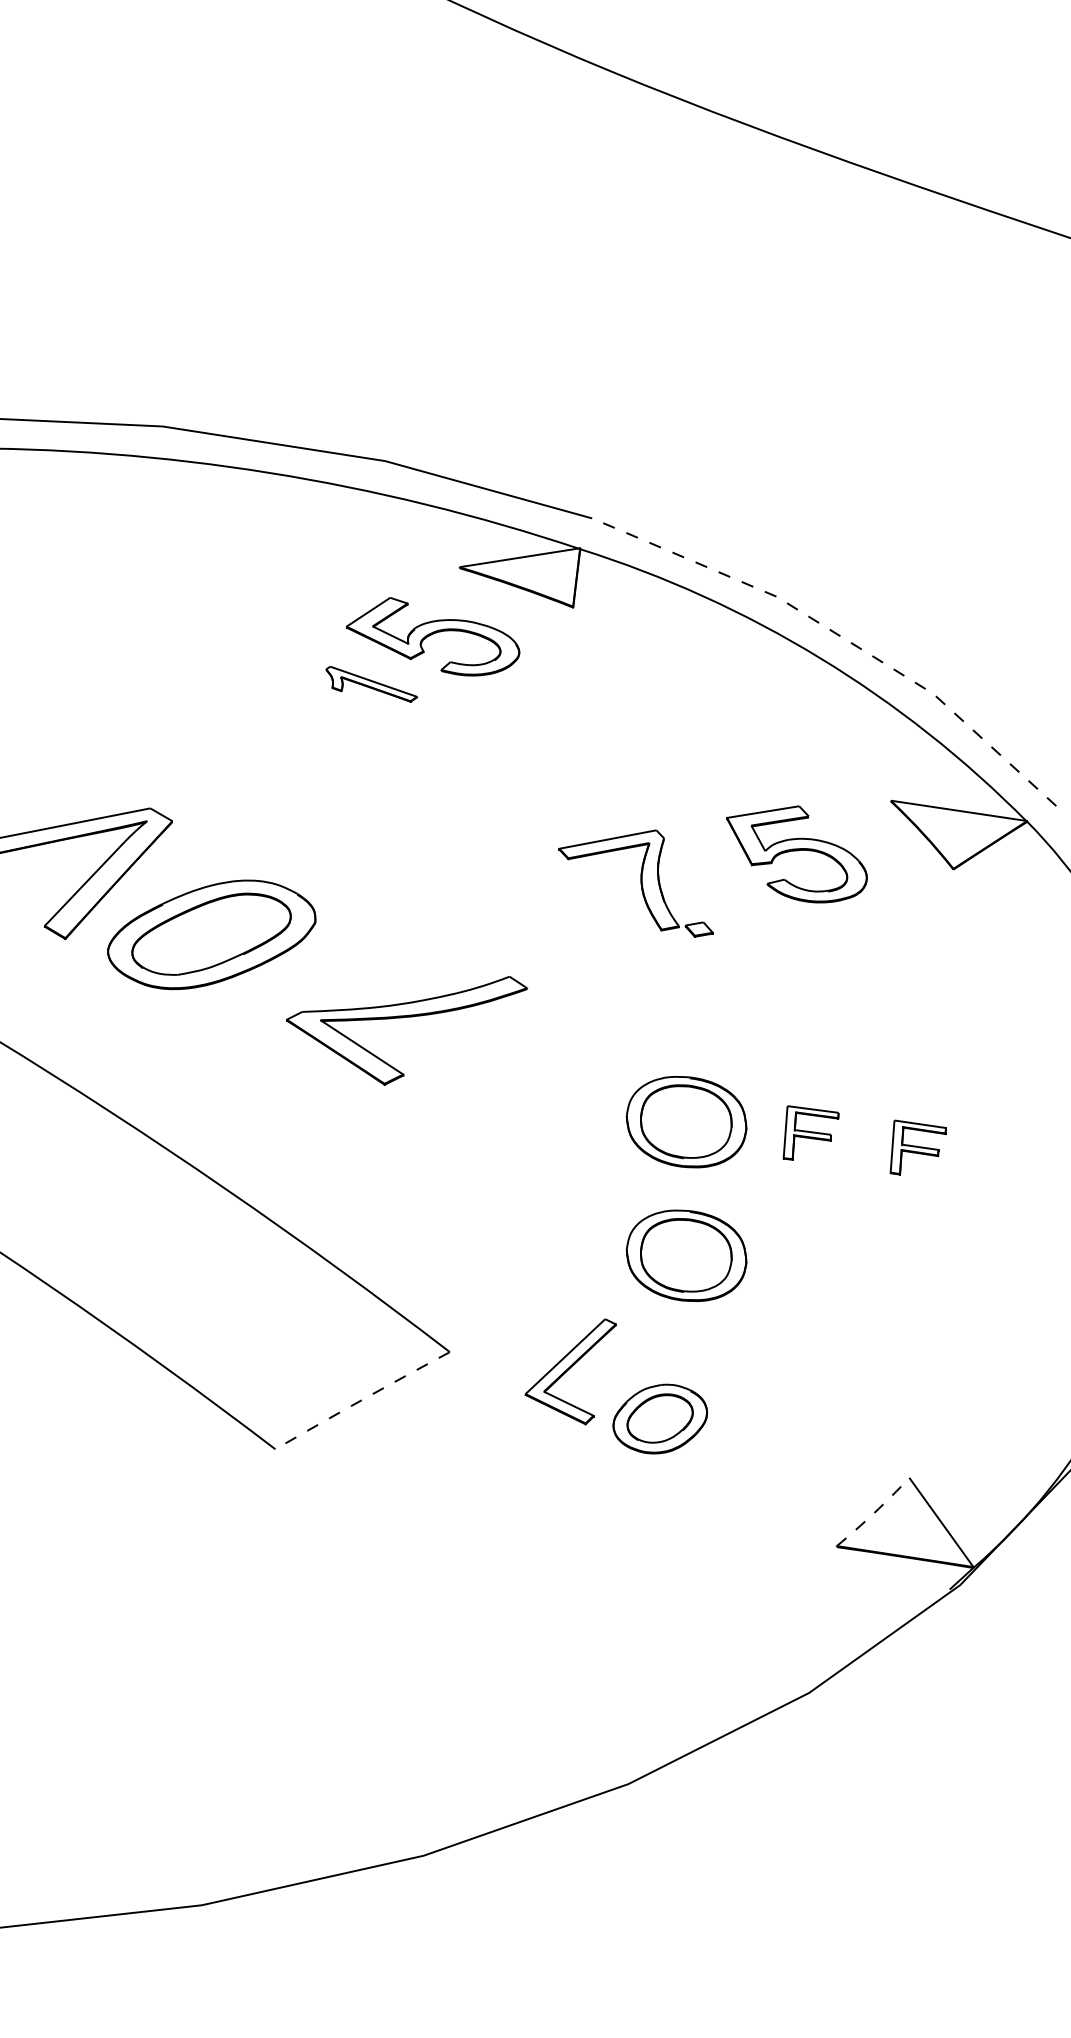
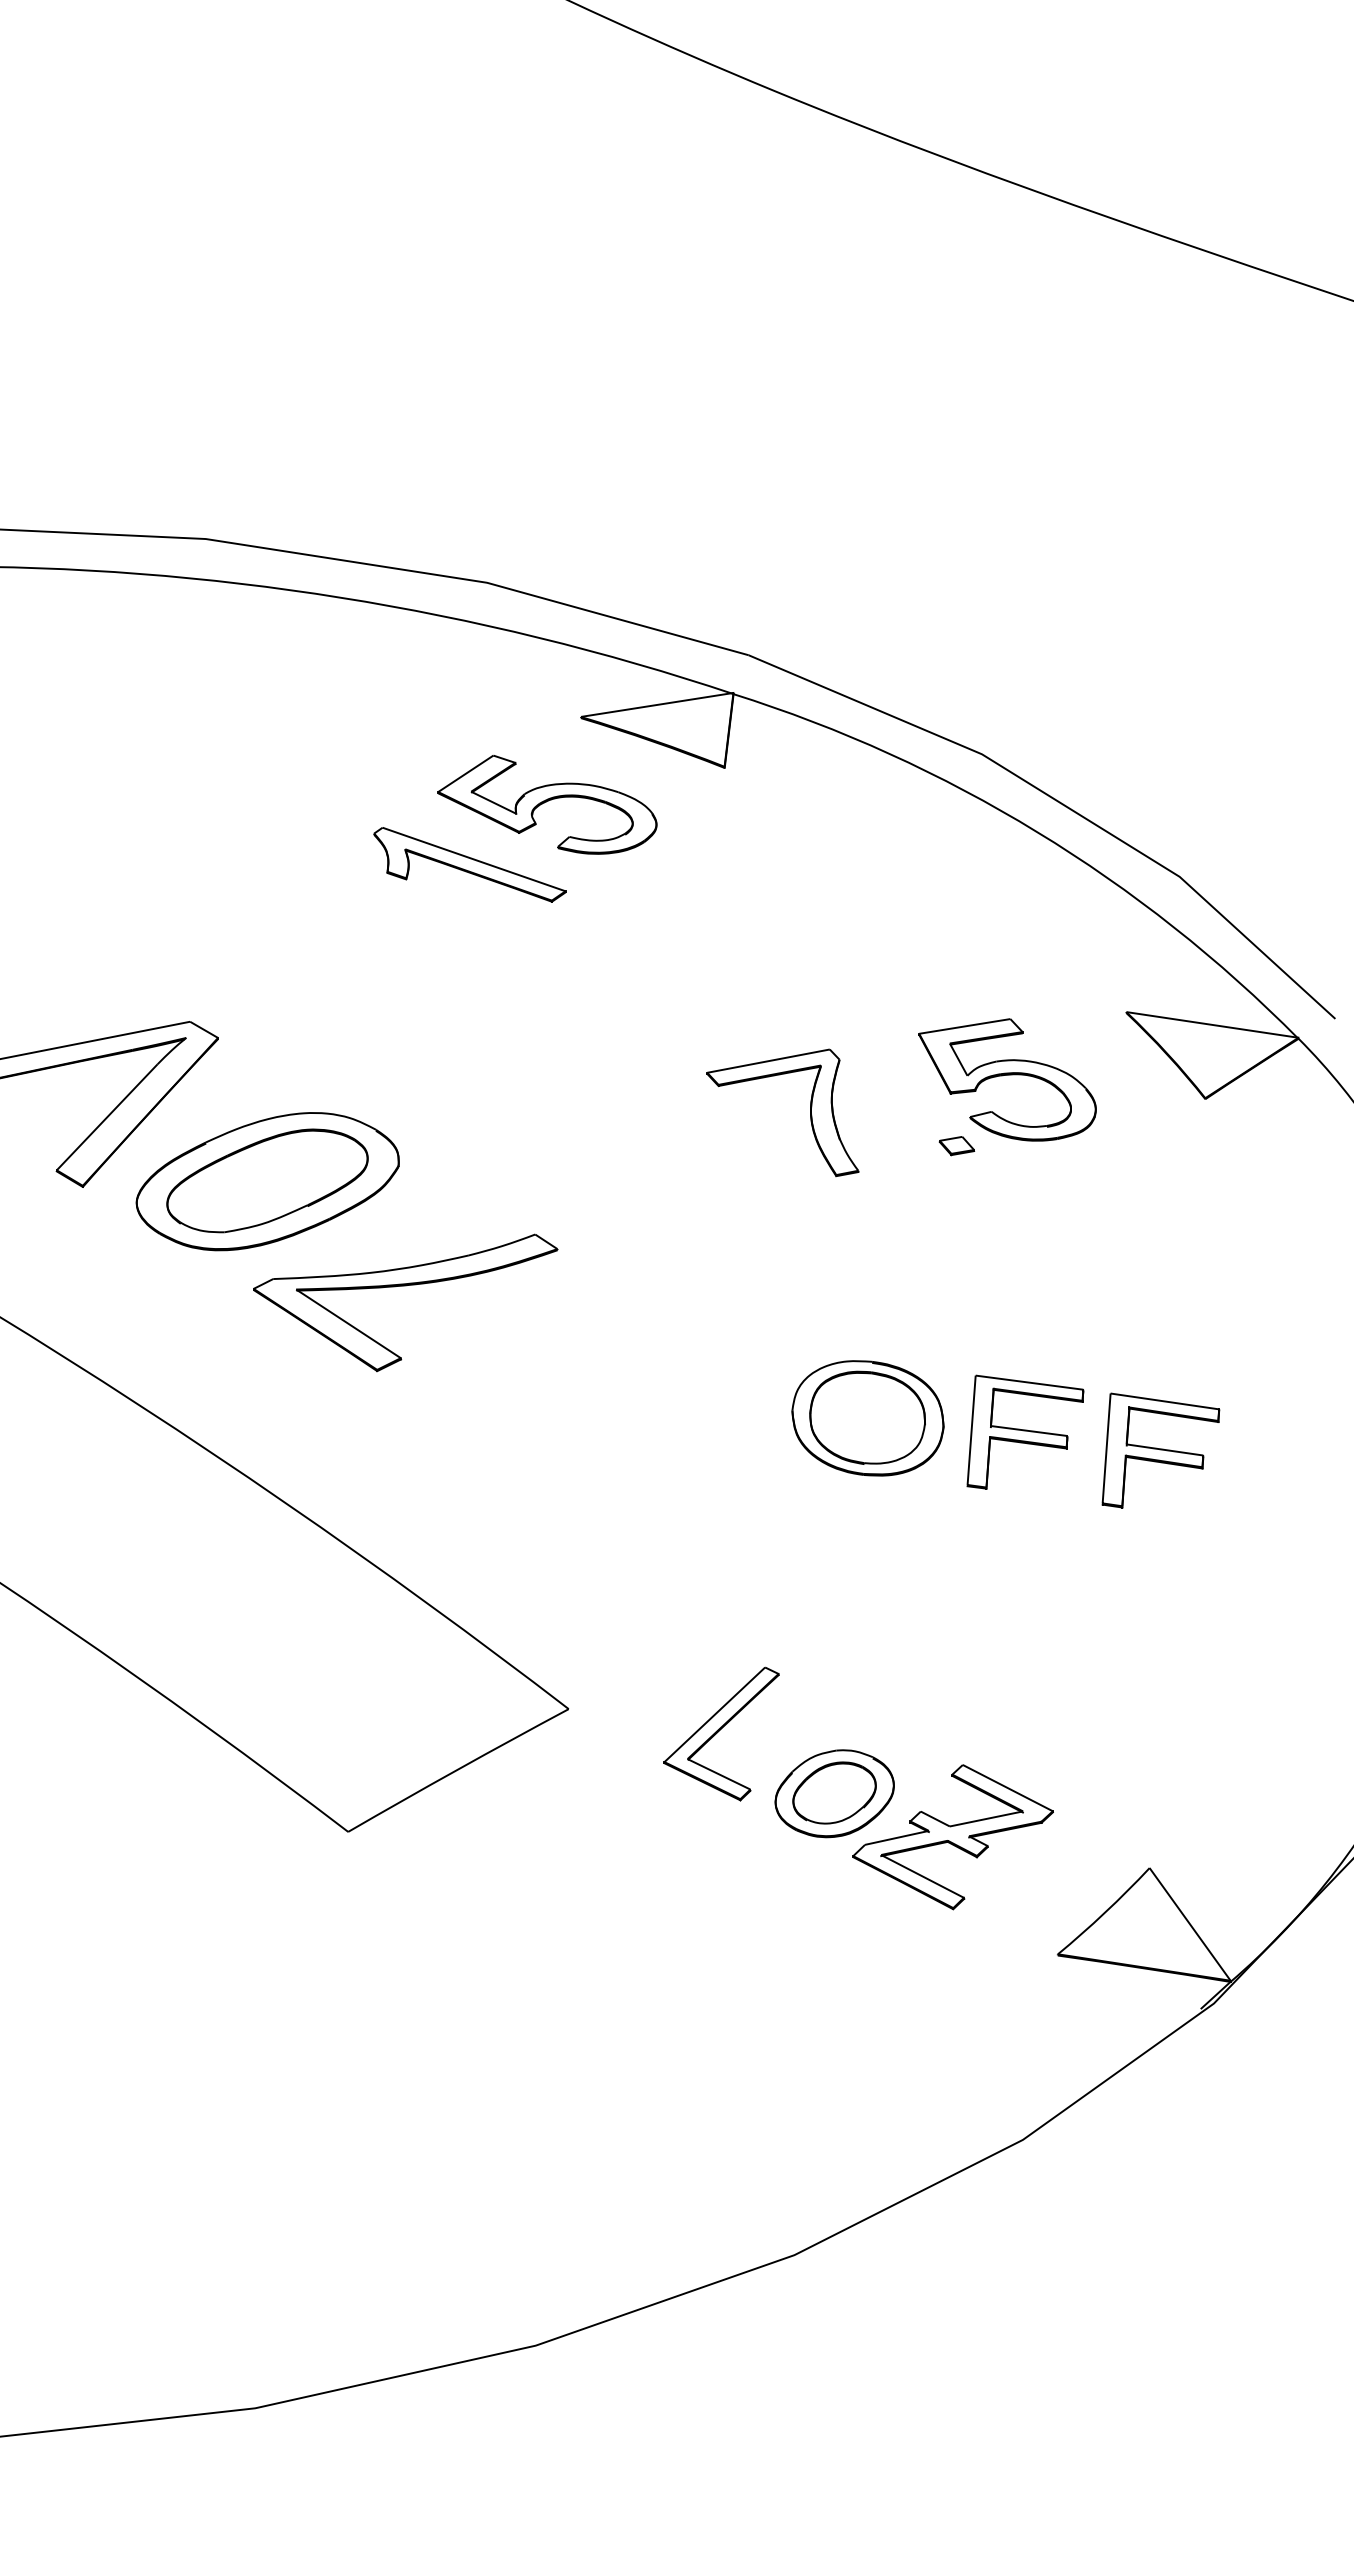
line: (840, 636) -> (1062, 804), dashed -> solid
part: (371, 683) -> (469, 864), size x1.67
part: (698, 930) -> (956, 1146), moved
part: (406, 1017) -> (405, 1286), moved
part: (811, 1132) -> (1025, 1431), size x1.67
part: (917, 1147) -> (1160, 1450), size x1.67
part: (686, 1255) -> (867, 1587), removed
arc: (361, 1399) -> (457, 1769), dashed -> solid
part: (753, 1453) -> (952, 1837), added
arc: (874, 1513) -> (1105, 1912), dashed -> solid

